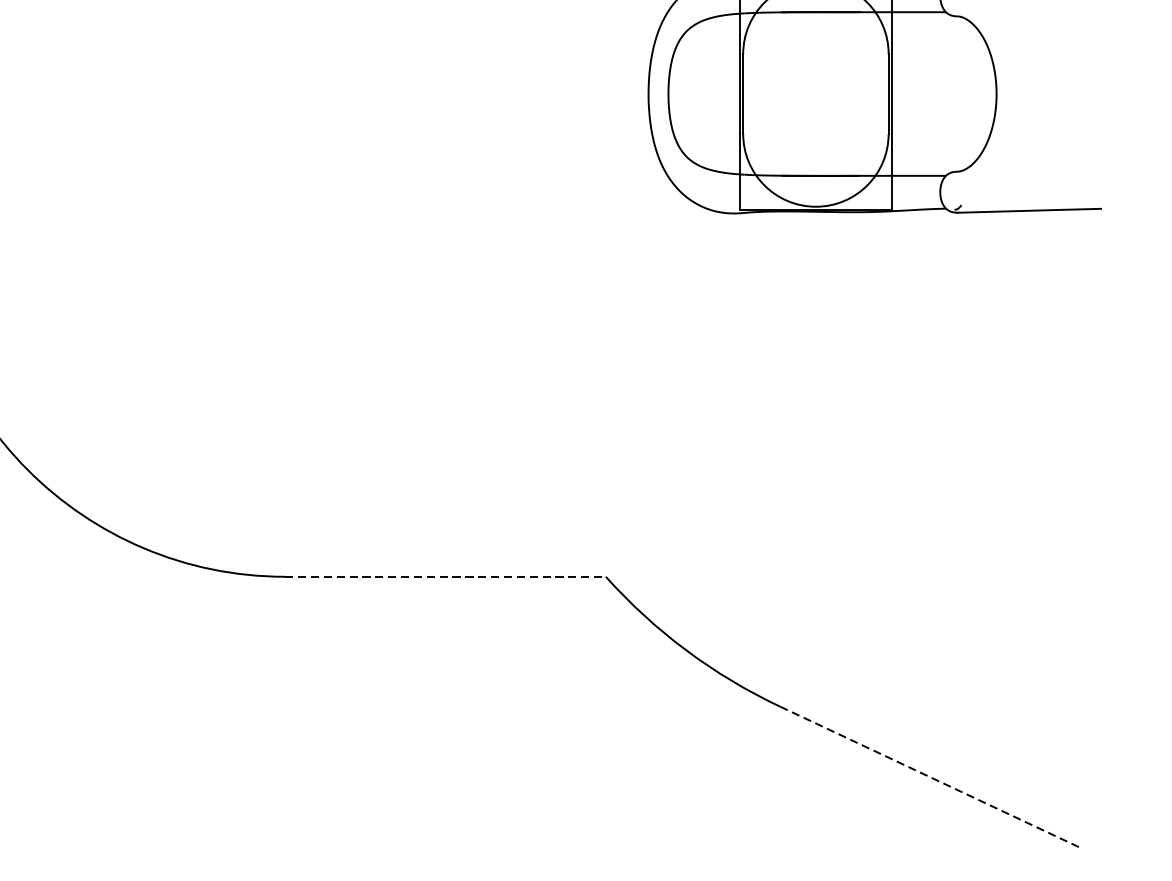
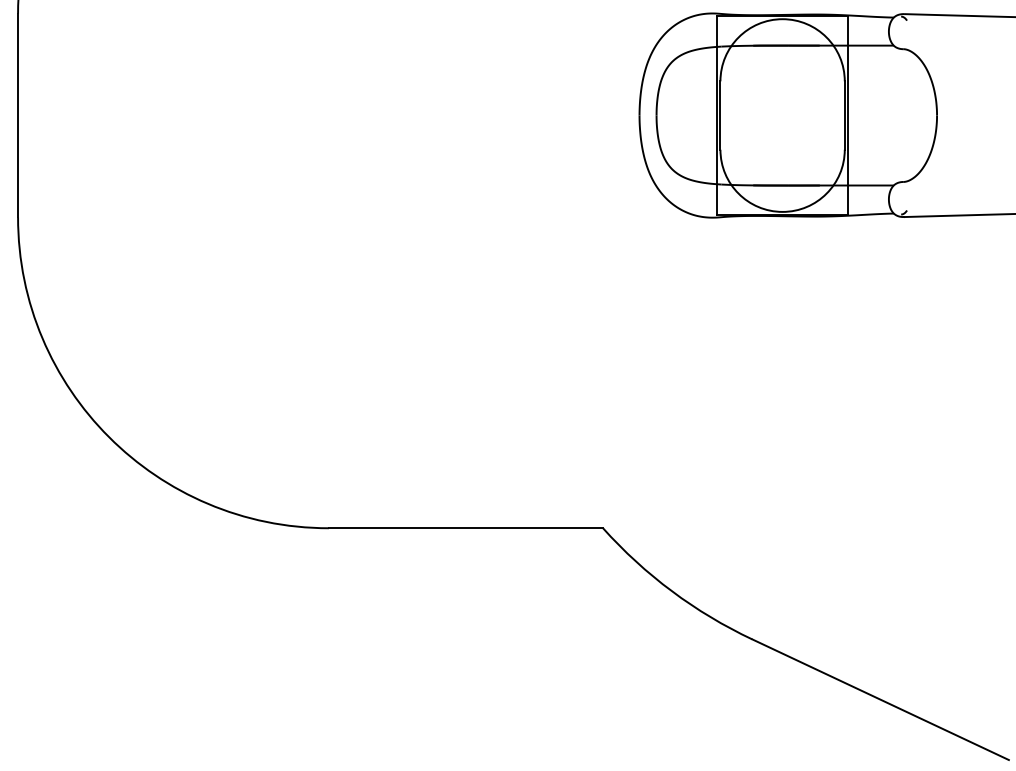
line: (446, 577) -> (466, 528), dashed -> solid
line: (930, 777) -> (880, 699), dashed -> solid

